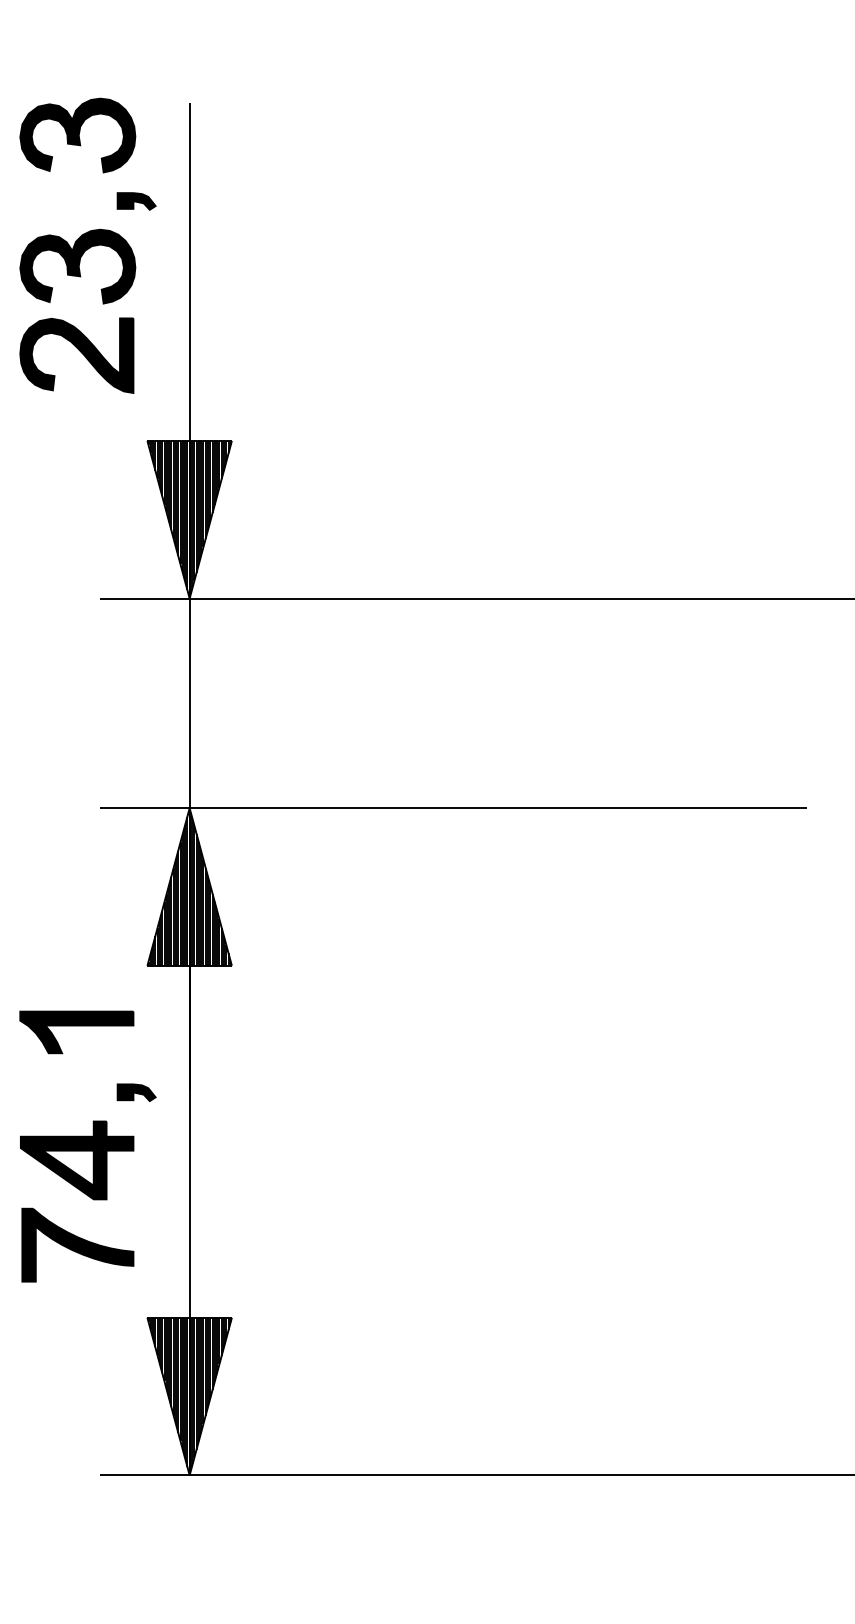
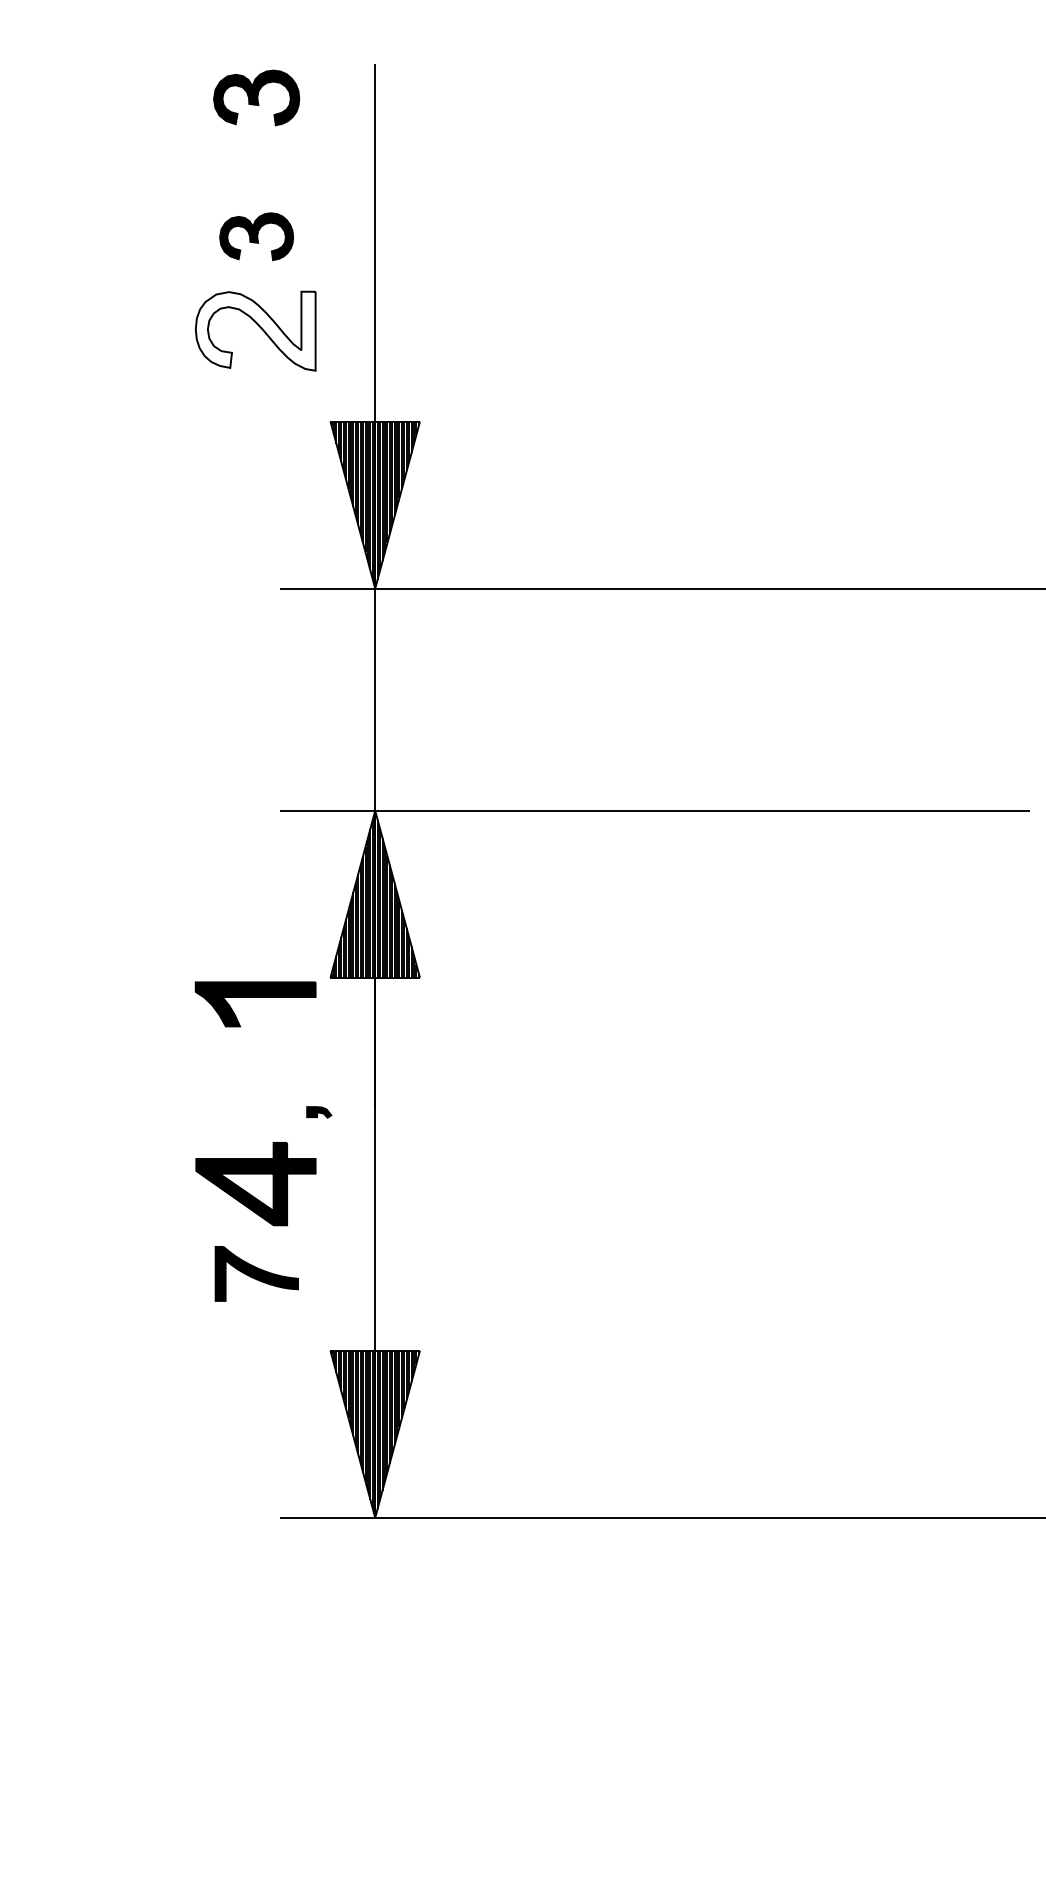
part: (77, 135) -> (256, 97), size x0.7
part: (137, 201) -> (319, 167), removed
part: (77, 266) -> (256, 236), size x0.6
fill: (76, 355) -> (255, 330), removed
part: (76, 1025) -> (255, 997), moved
part: (137, 1092) -> (319, 1112), size x0.6
part: (77, 1244) -> (256, 1273), size x0.7

